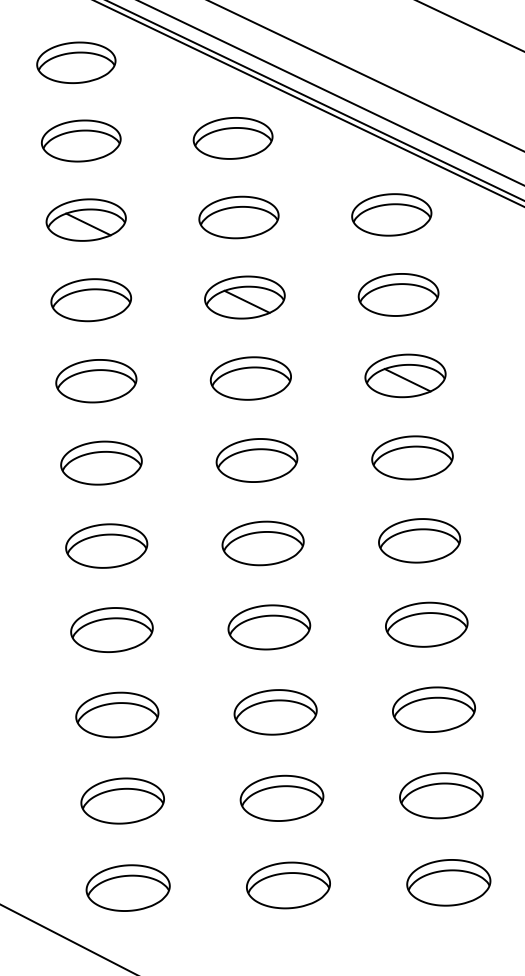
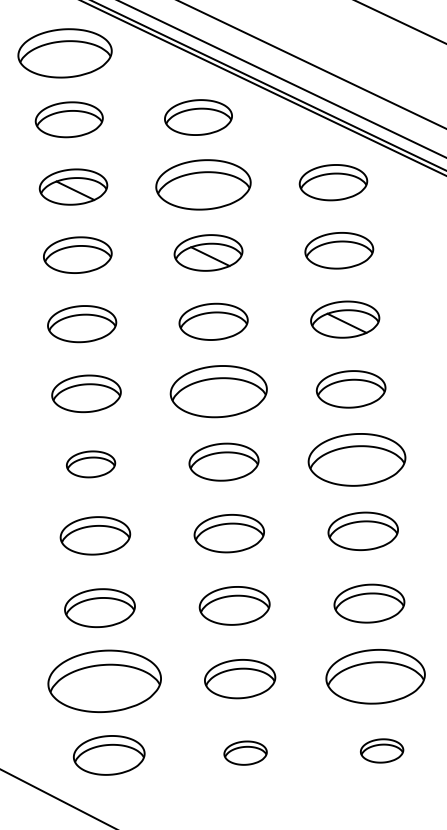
part: (76, 62) -> (65, 52), size x1.4
part: (238, 217) -> (203, 184), size x1.4
part: (256, 460) -> (218, 391), size x1.4
part: (419, 540) -> (357, 459), size x1.4
part: (106, 545) -> (90, 463), size x0.7
part: (441, 795) -> (375, 676), size x1.4
part: (122, 800) -> (104, 680), size x1.6
part: (448, 882) -> (381, 750), size x0.6
part: (288, 885) -> (245, 753), size x0.6

